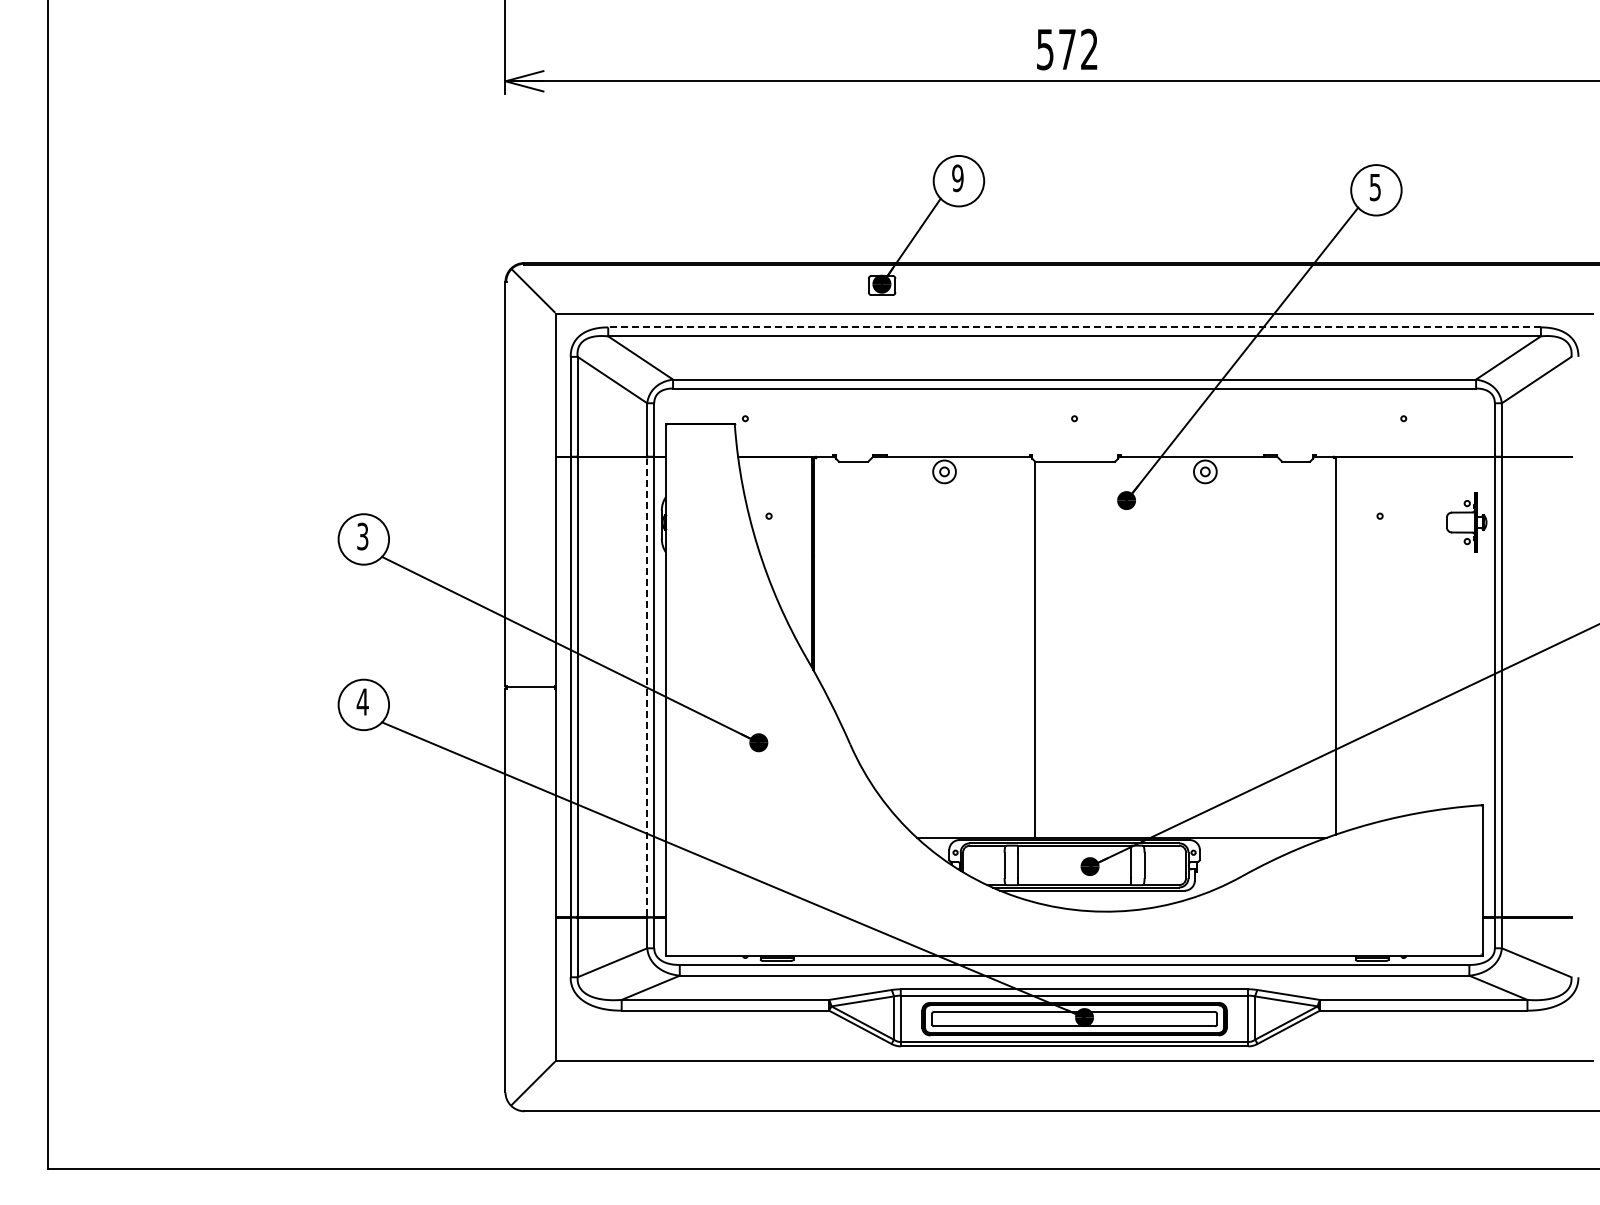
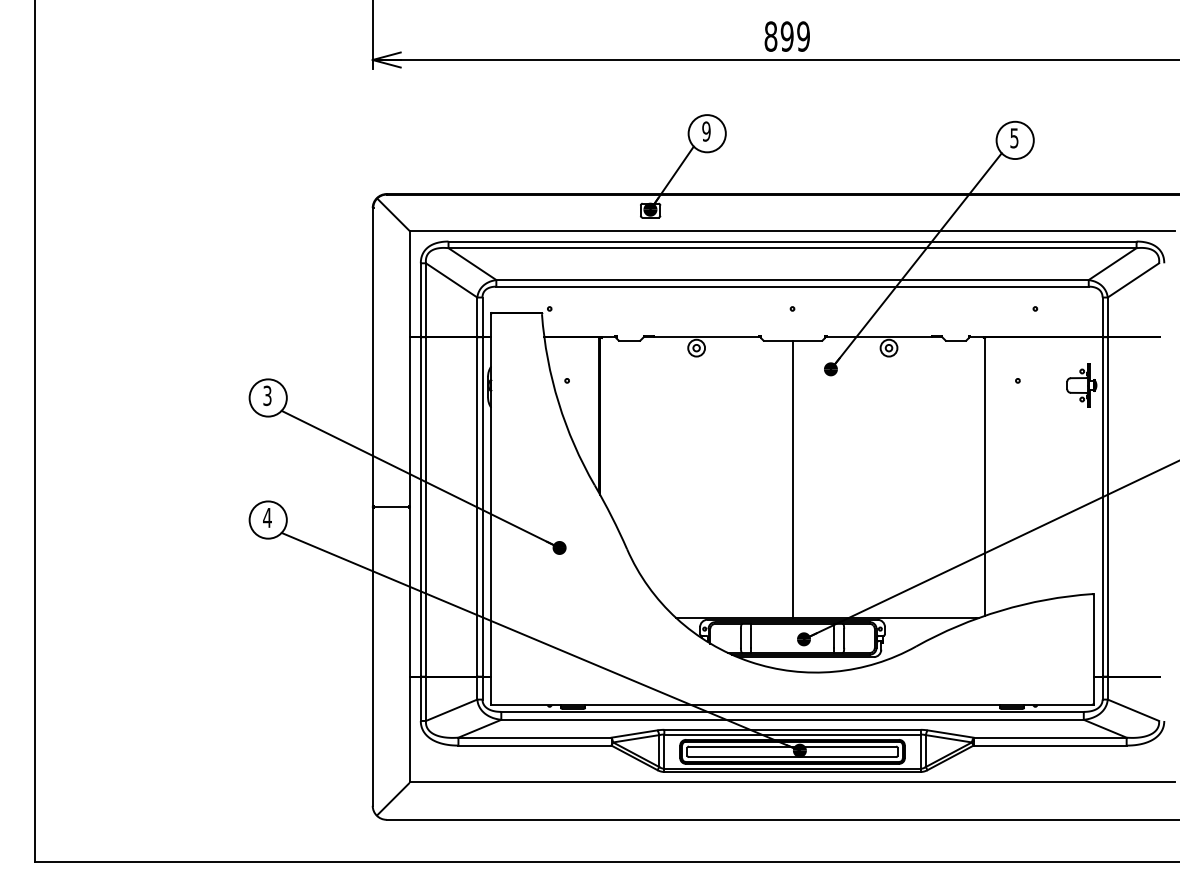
text: (1067, 49) -> (787, 36), 572 -> 899
line: (1074, 327) -> (792, 241), dashed -> solid
line: (1034, 649) -> (792, 479), moved
line: (647, 687) -> (477, 507), dashed -> solid

